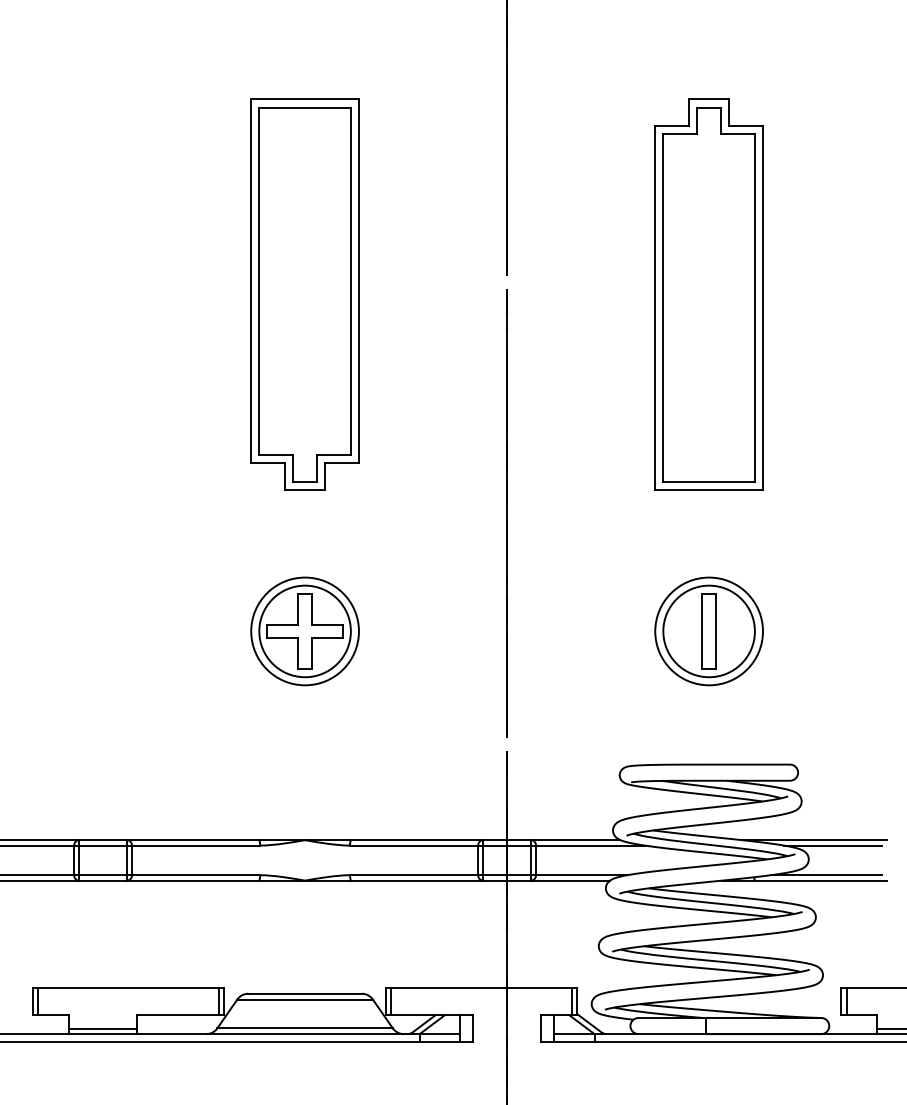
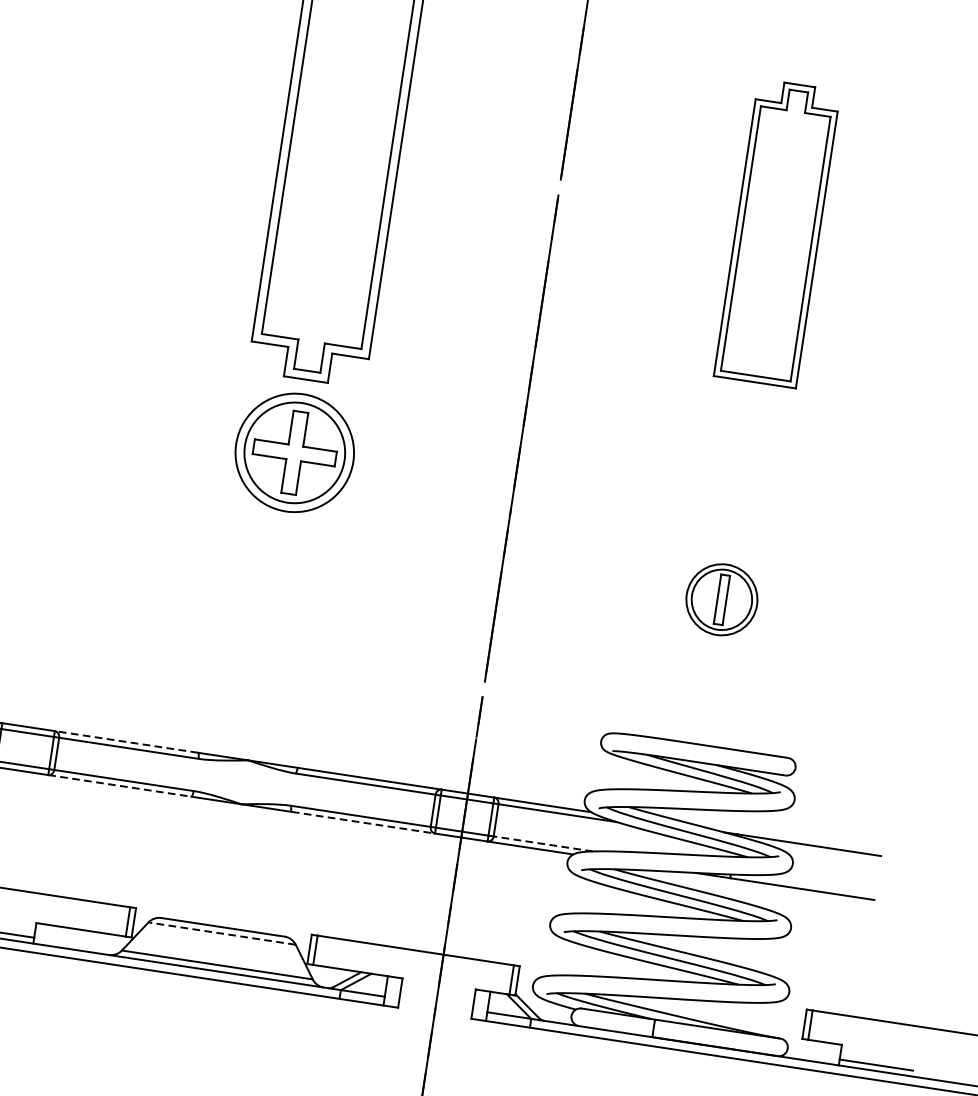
part: (708, 294) -> (776, 233), size x0.7
part: (304, 631) -> (294, 452), moved
part: (708, 631) -> (721, 599), size x0.6
line: (193, 840) -> (126, 742), solid -> dashed
line: (833, 845) -> (822, 853), removed
line: (581, 875) -> (543, 844), solid -> dashed
line: (826, 875) -> (809, 884), removed
line: (193, 880) -> (120, 785), solid -> dashed
line: (417, 880) -> (363, 822), solid -> dashed
line: (305, 999) -> (222, 933), solid -> dashed

